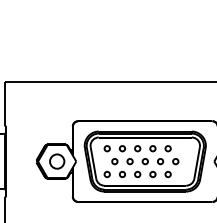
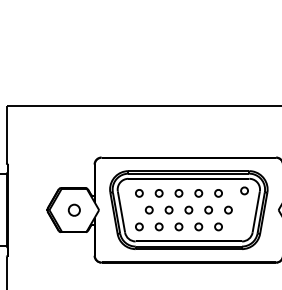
part: (188, 146) -> (244, 190), added
part: (57, 161) -> (74, 210), size x0.6

